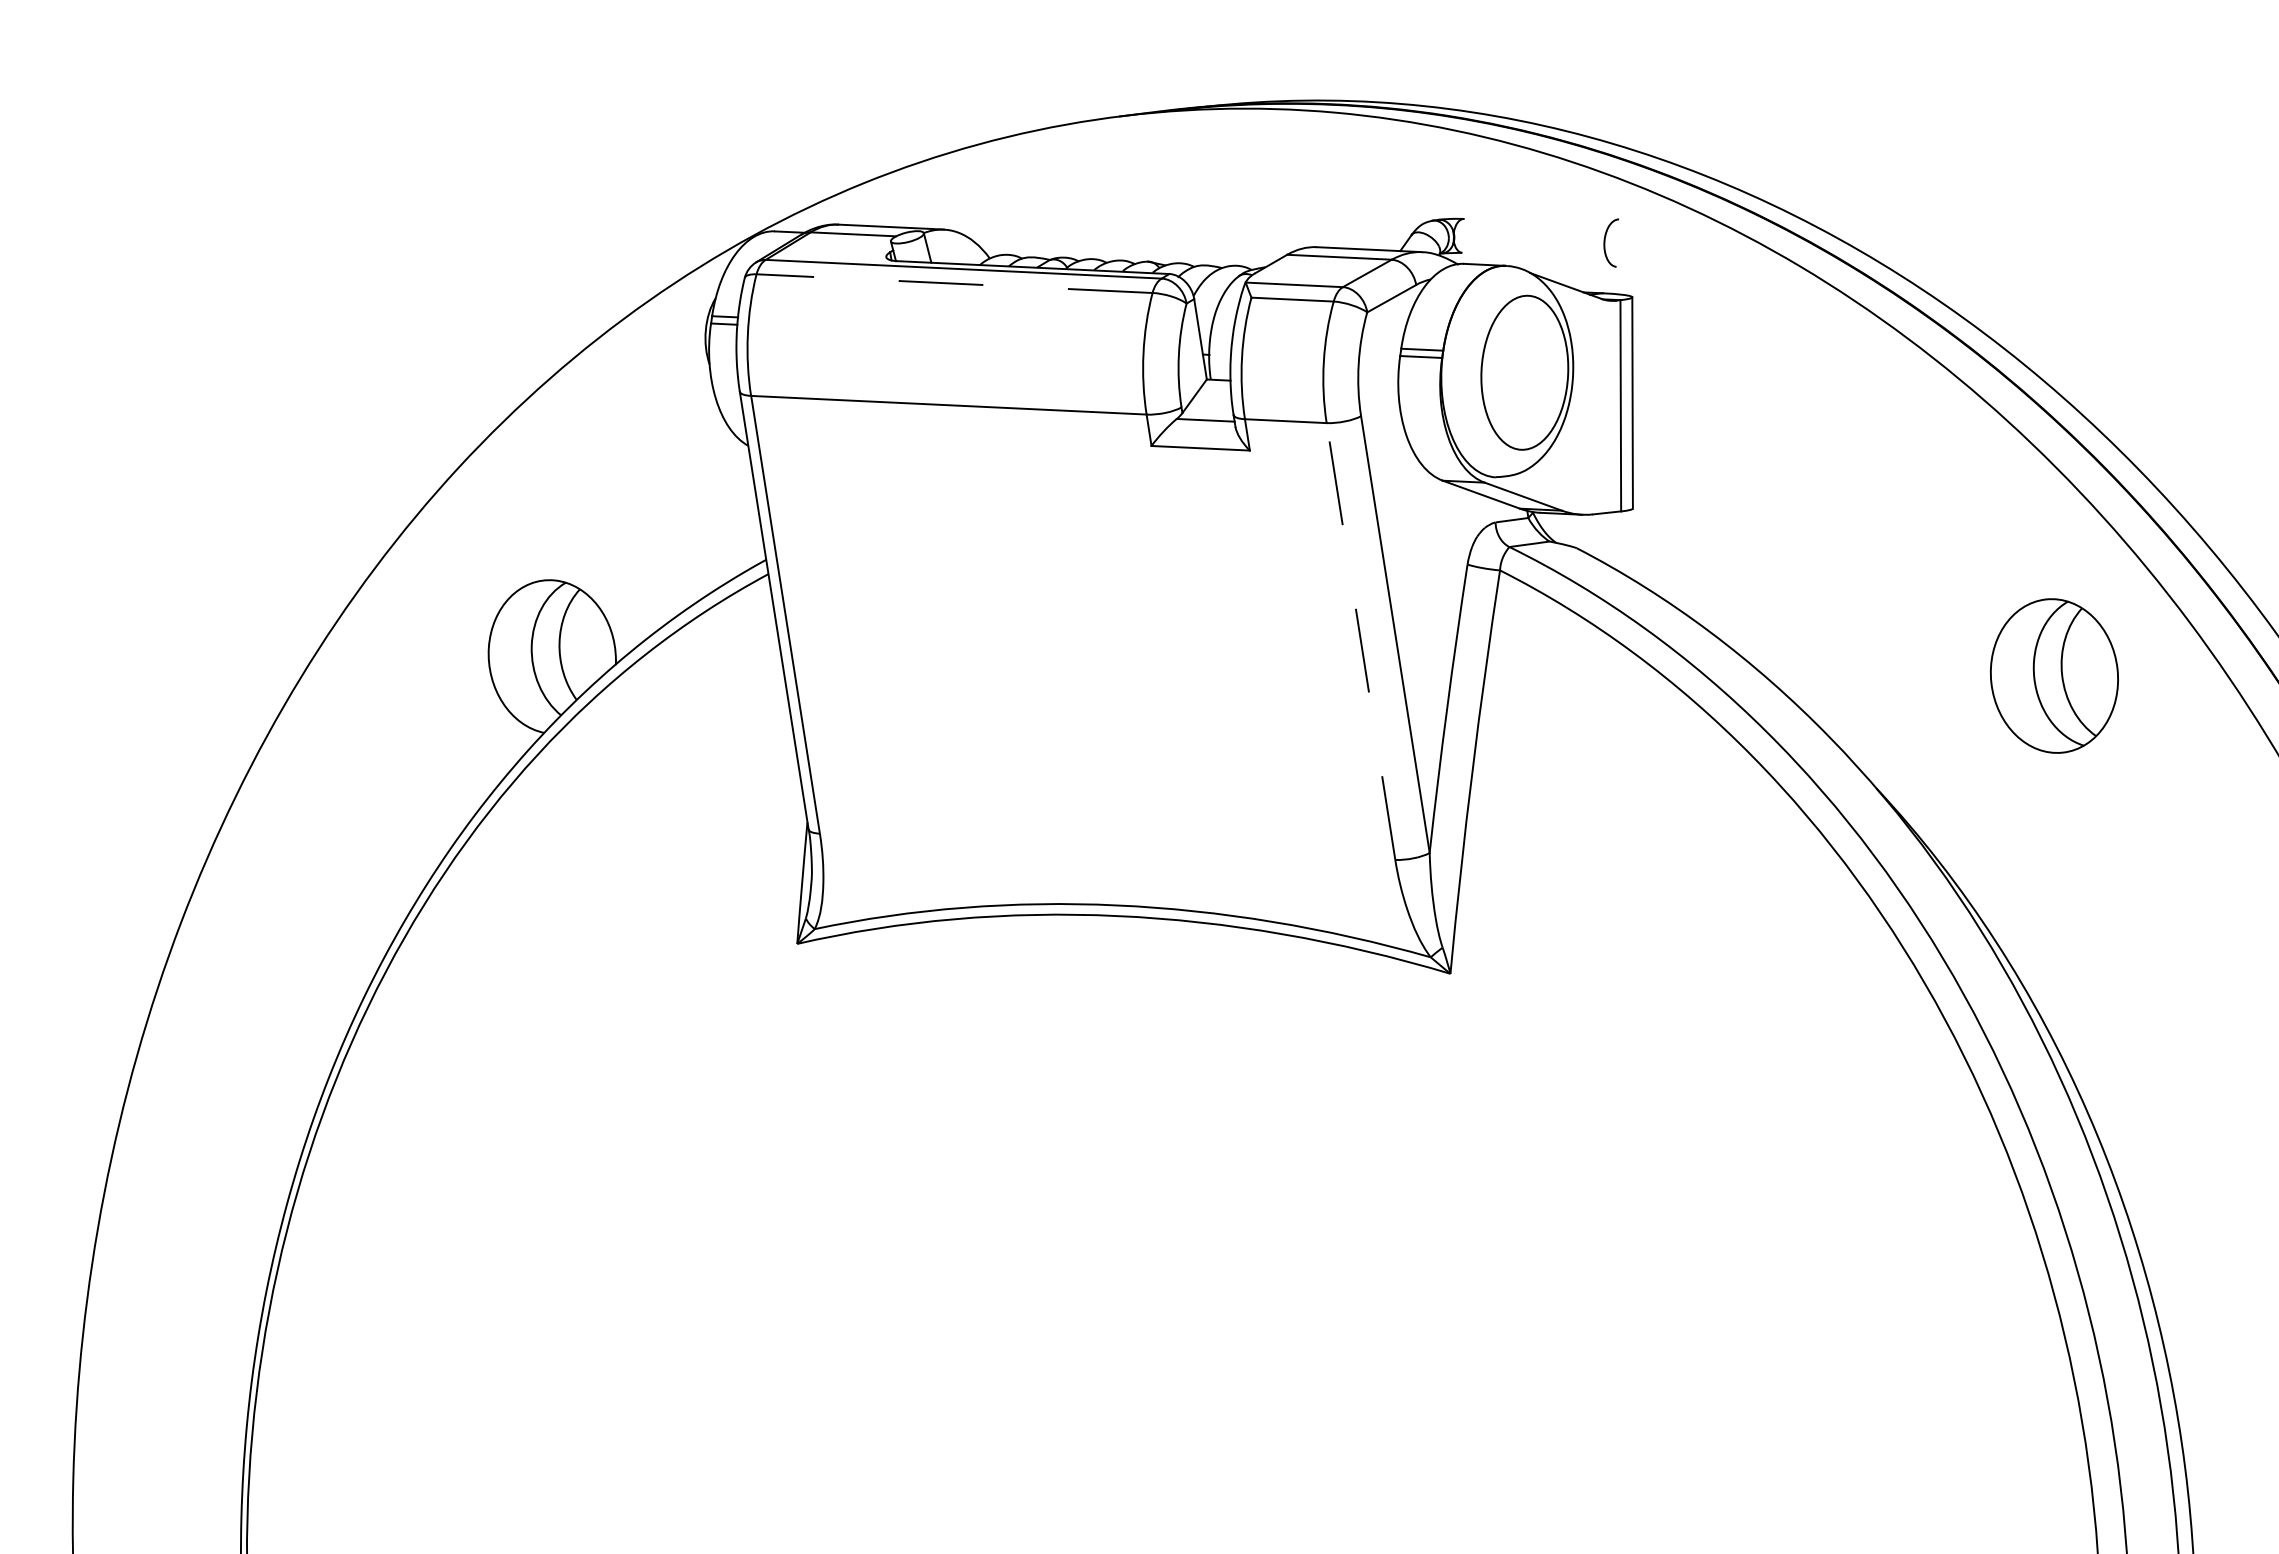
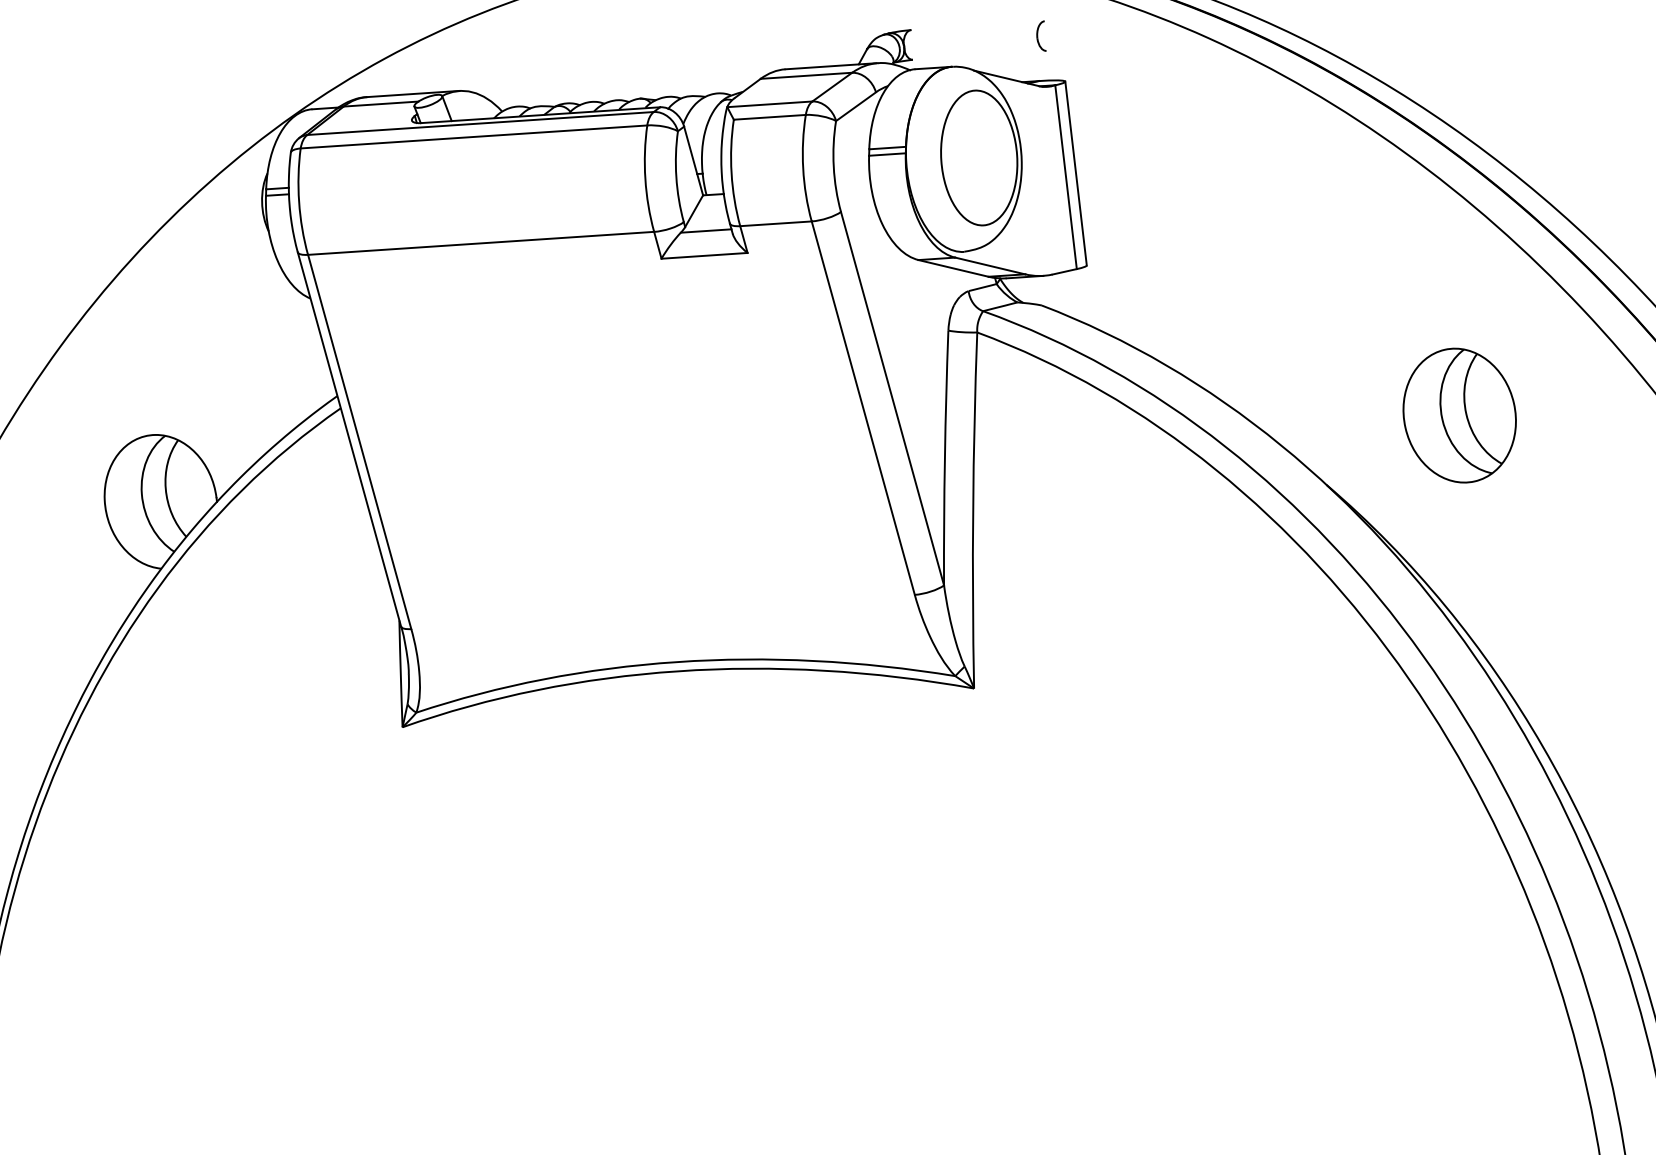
part: (1610, 242) -> (1040, 36), size x0.71
line: (954, 283) -> (473, 136), dashed -> solid
line: (1360, 641) -> (862, 408), dashed -> solid
part: (2053, 675) -> (1458, 415), moved

